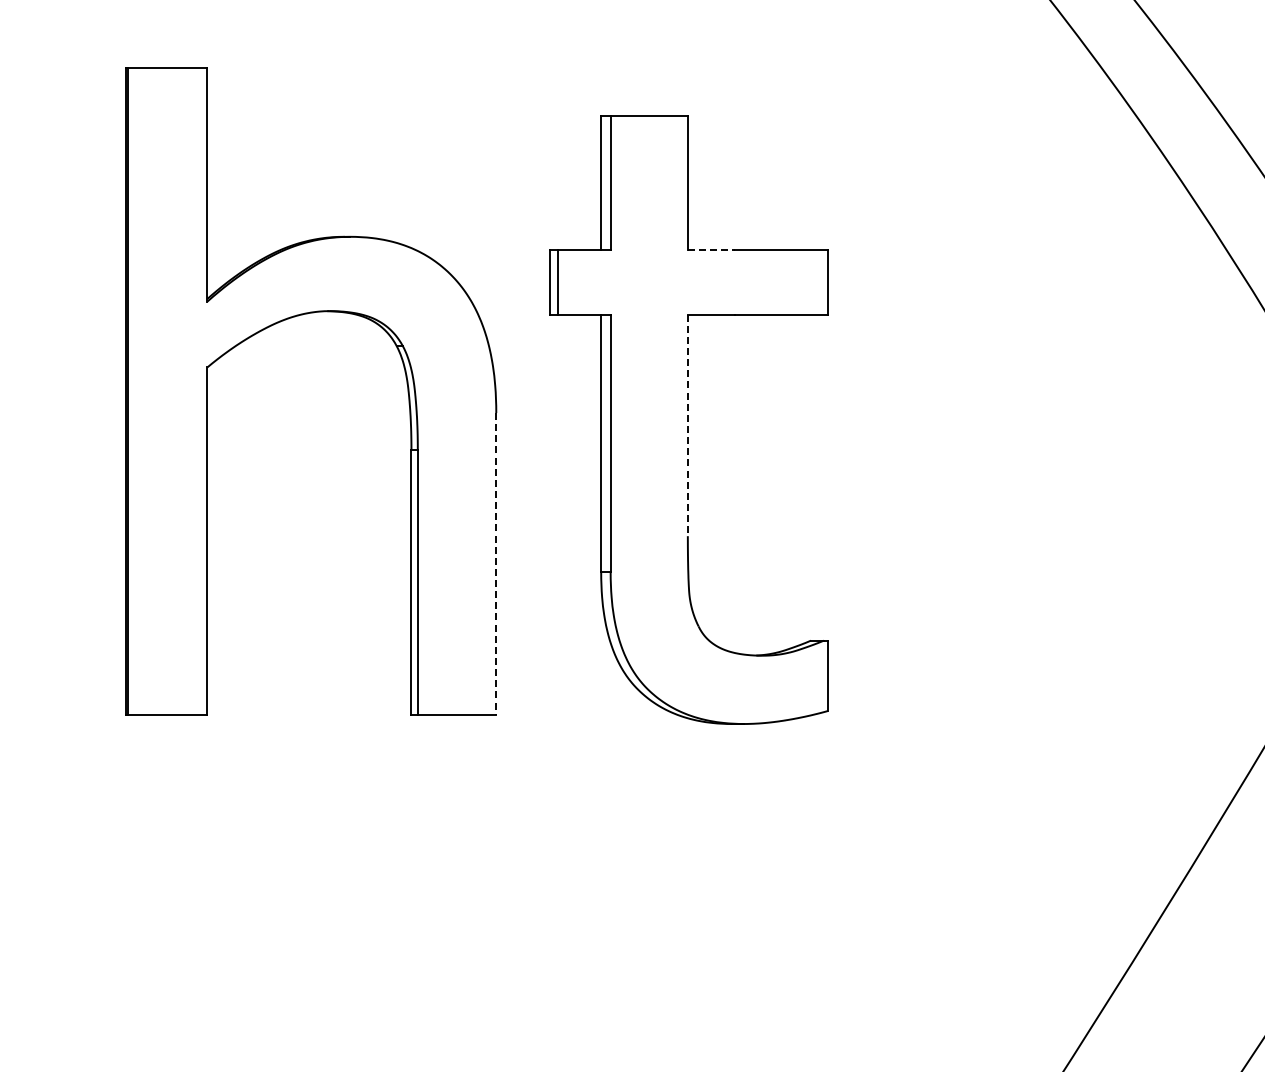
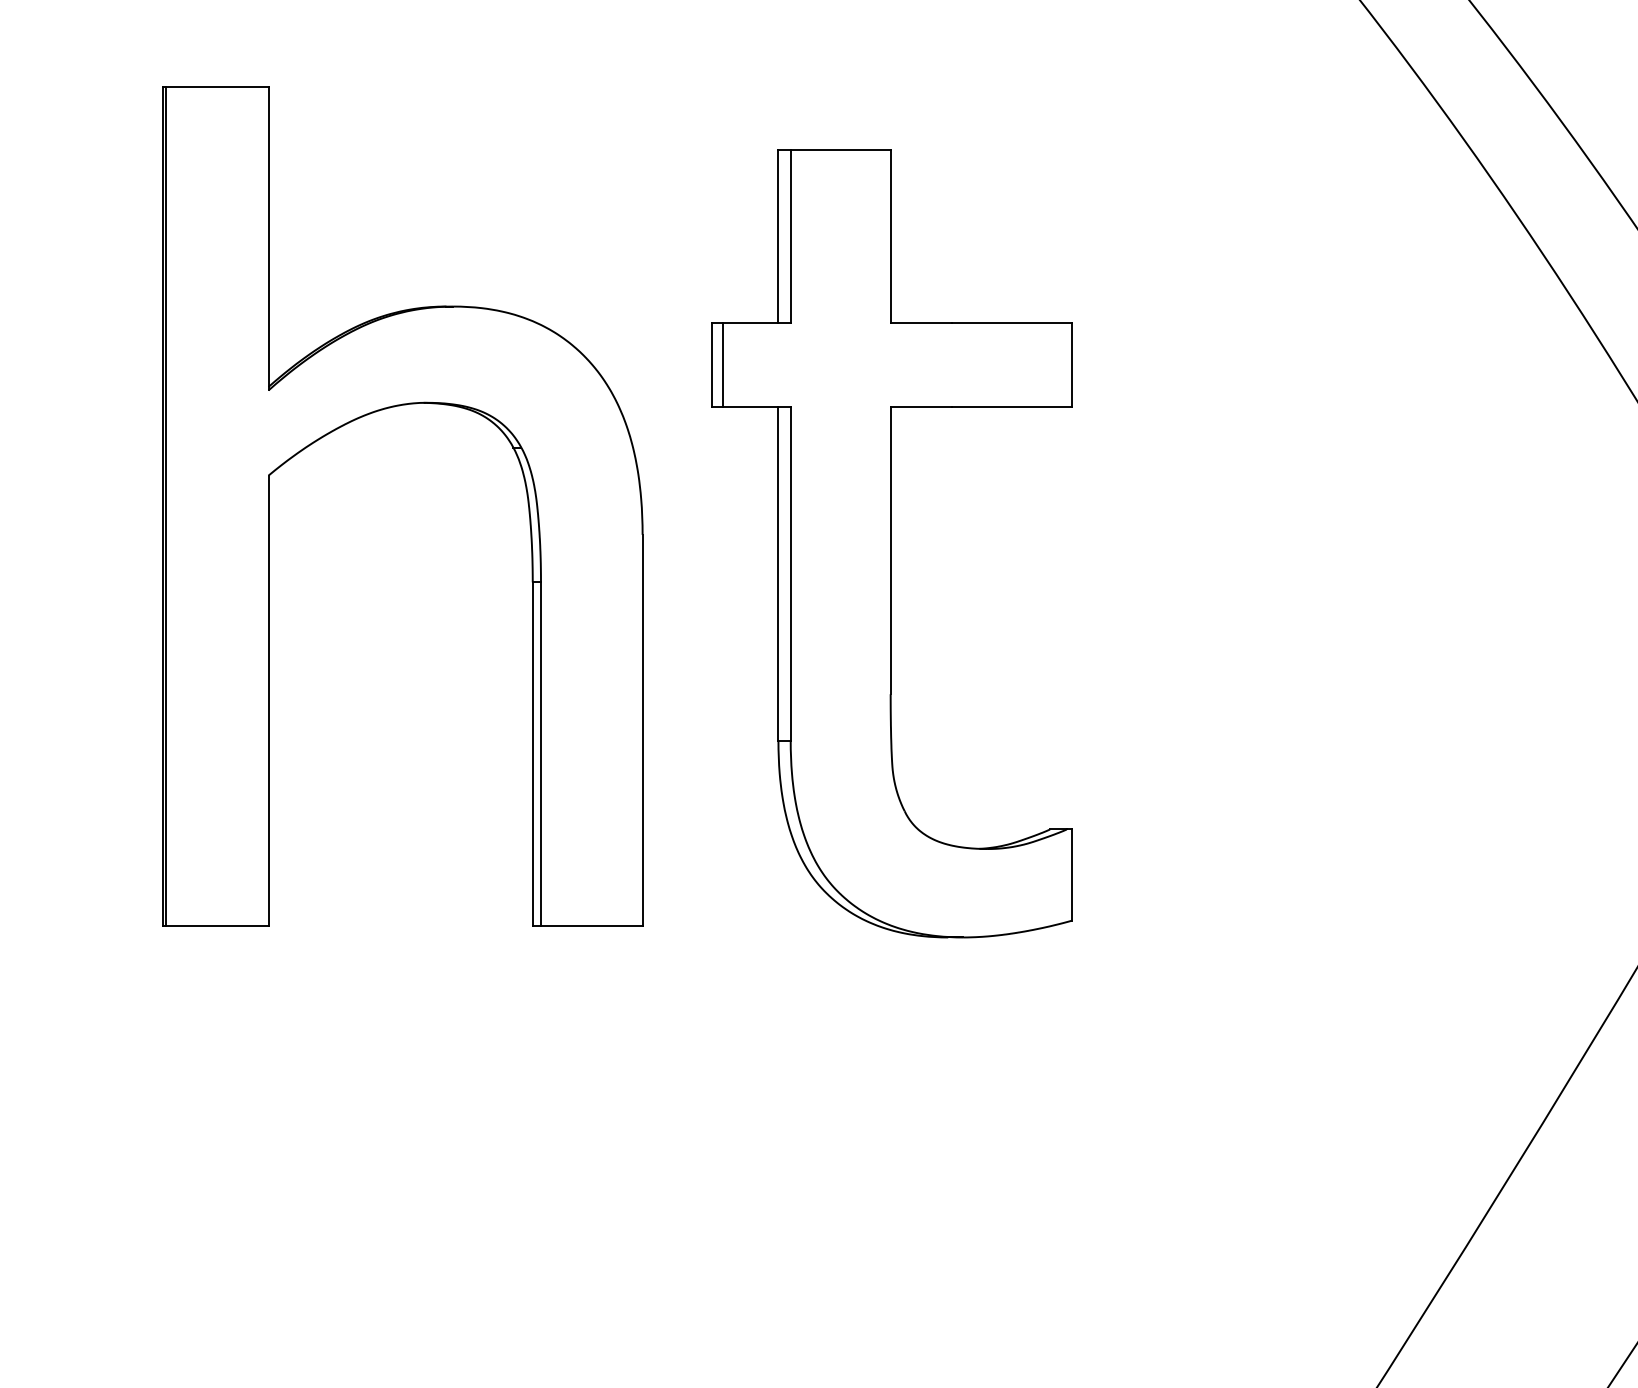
line: (711, 249) -> (921, 322), dashed -> solid
line: (687, 425) -> (890, 550), dashed -> solid
line: (496, 564) -> (642, 730), dashed -> solid

